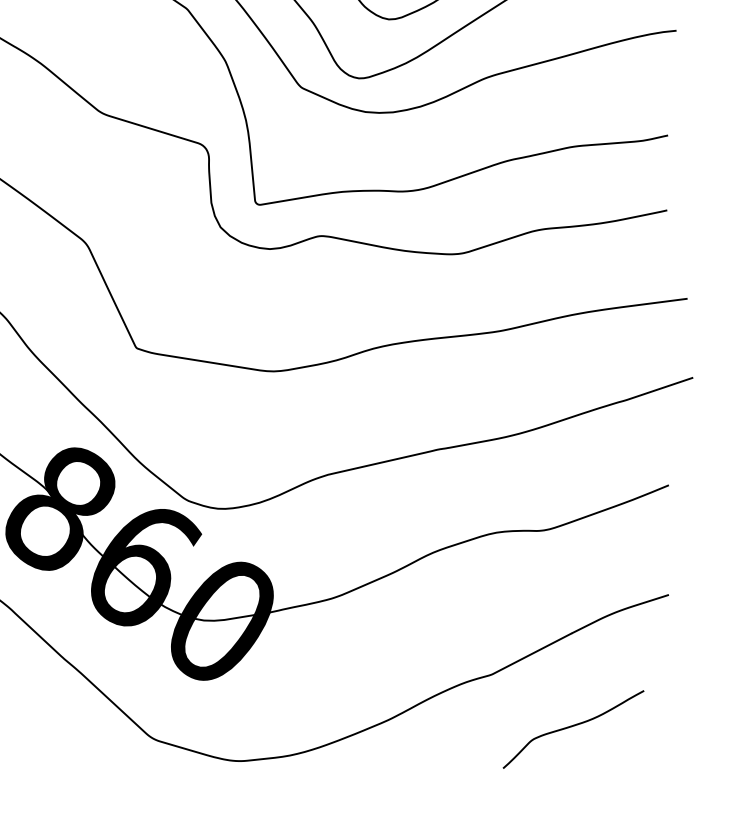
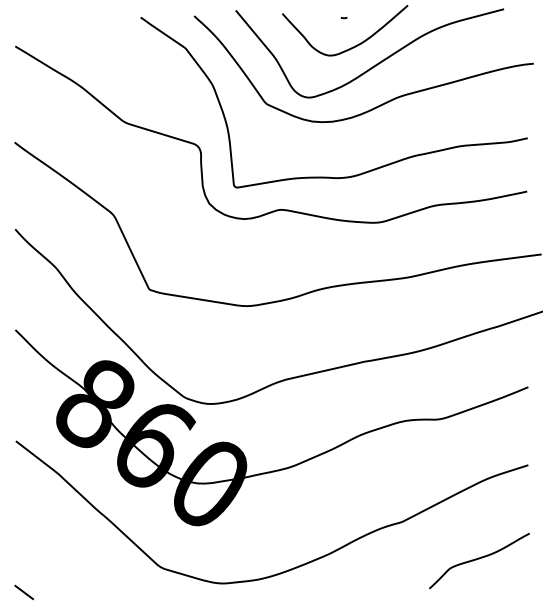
curve: (573, 727) -> (479, 559), moved

